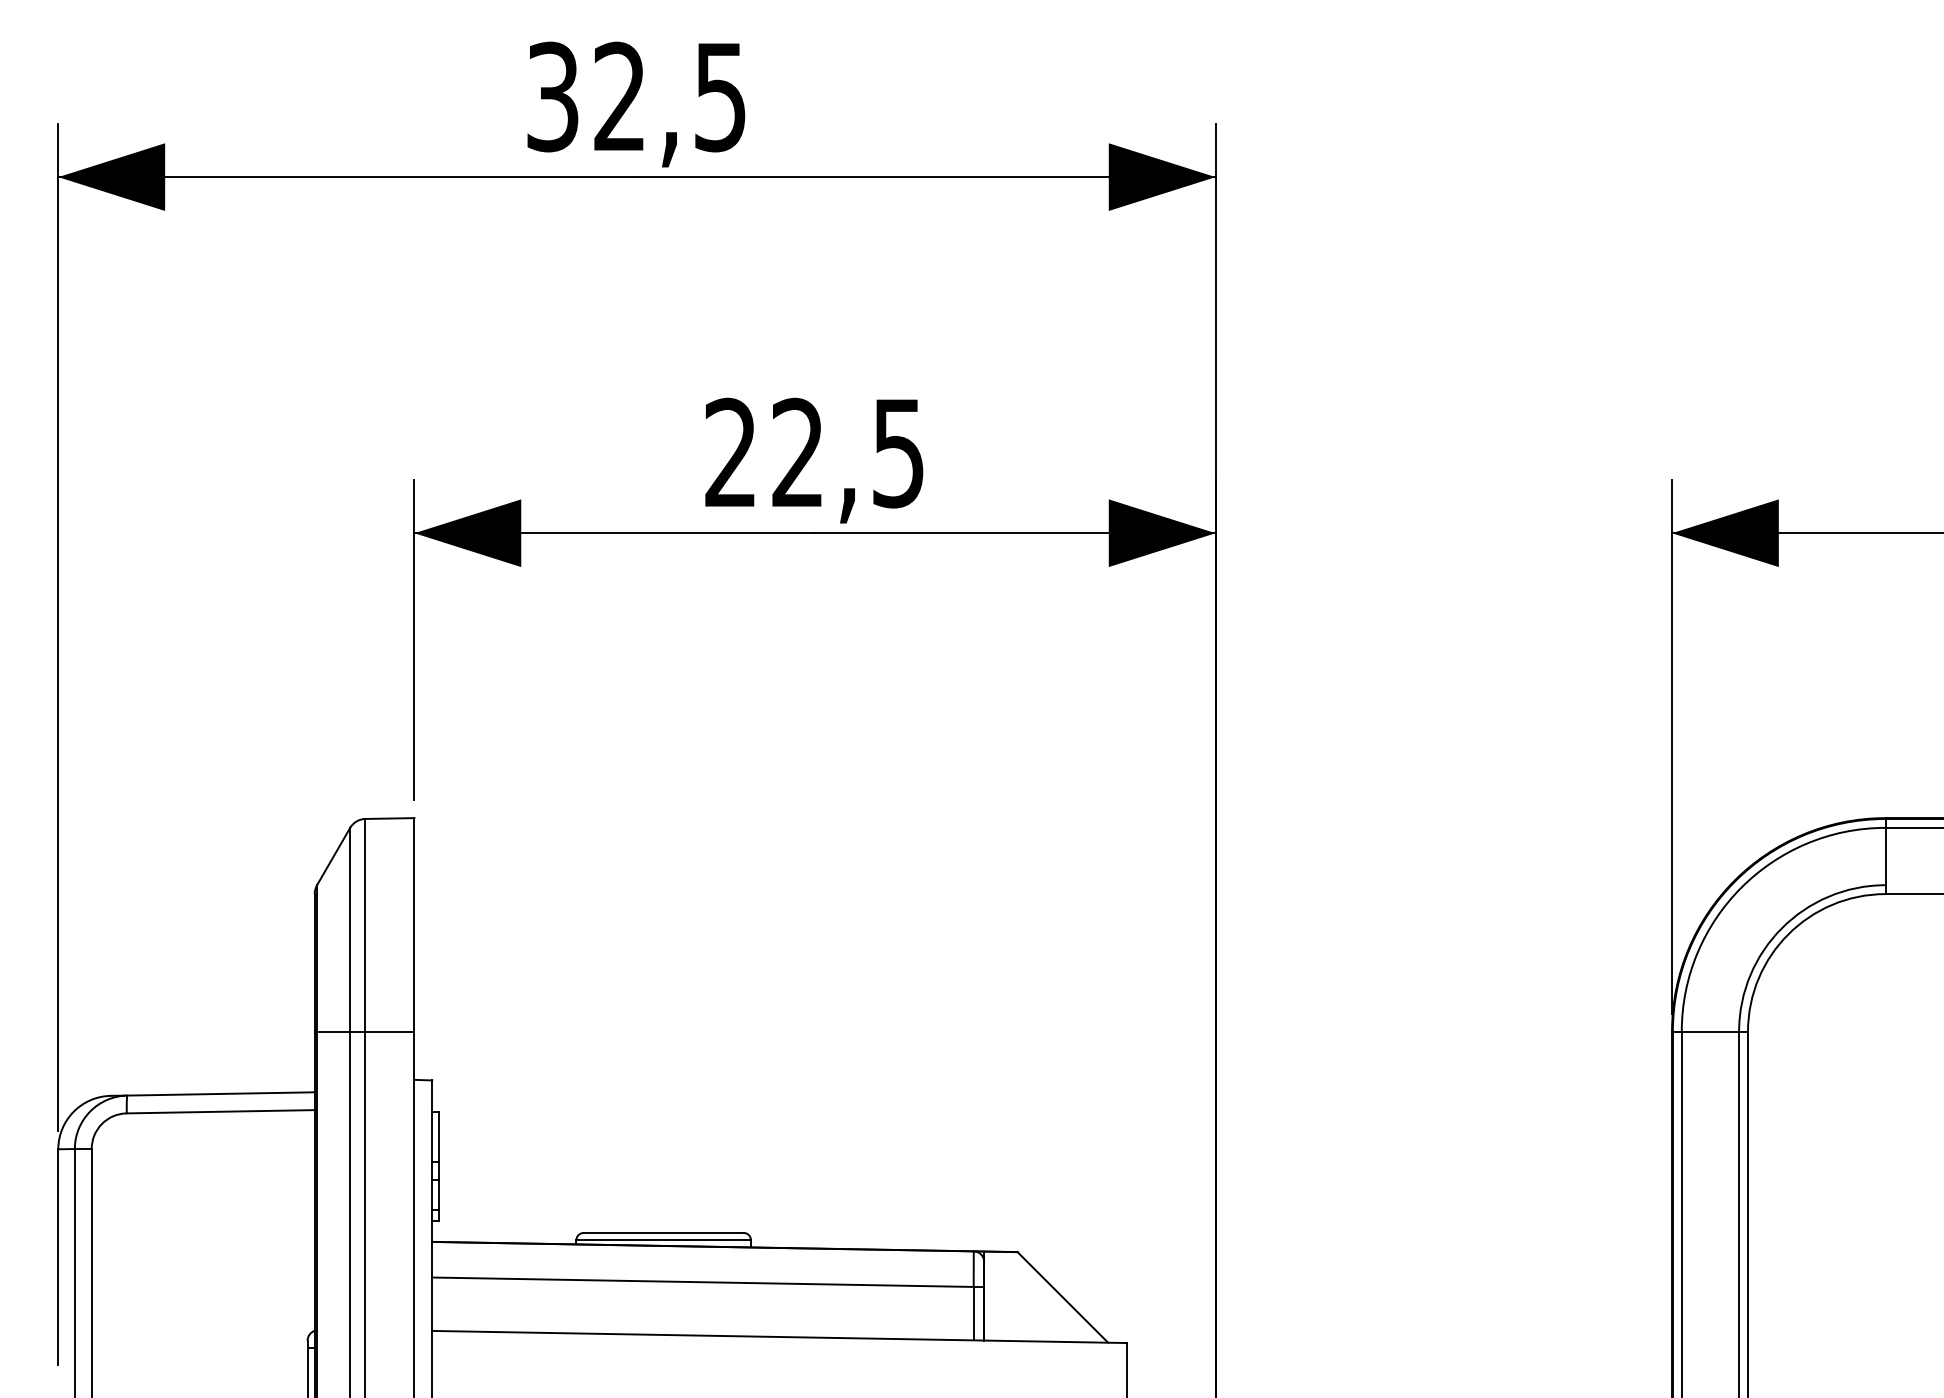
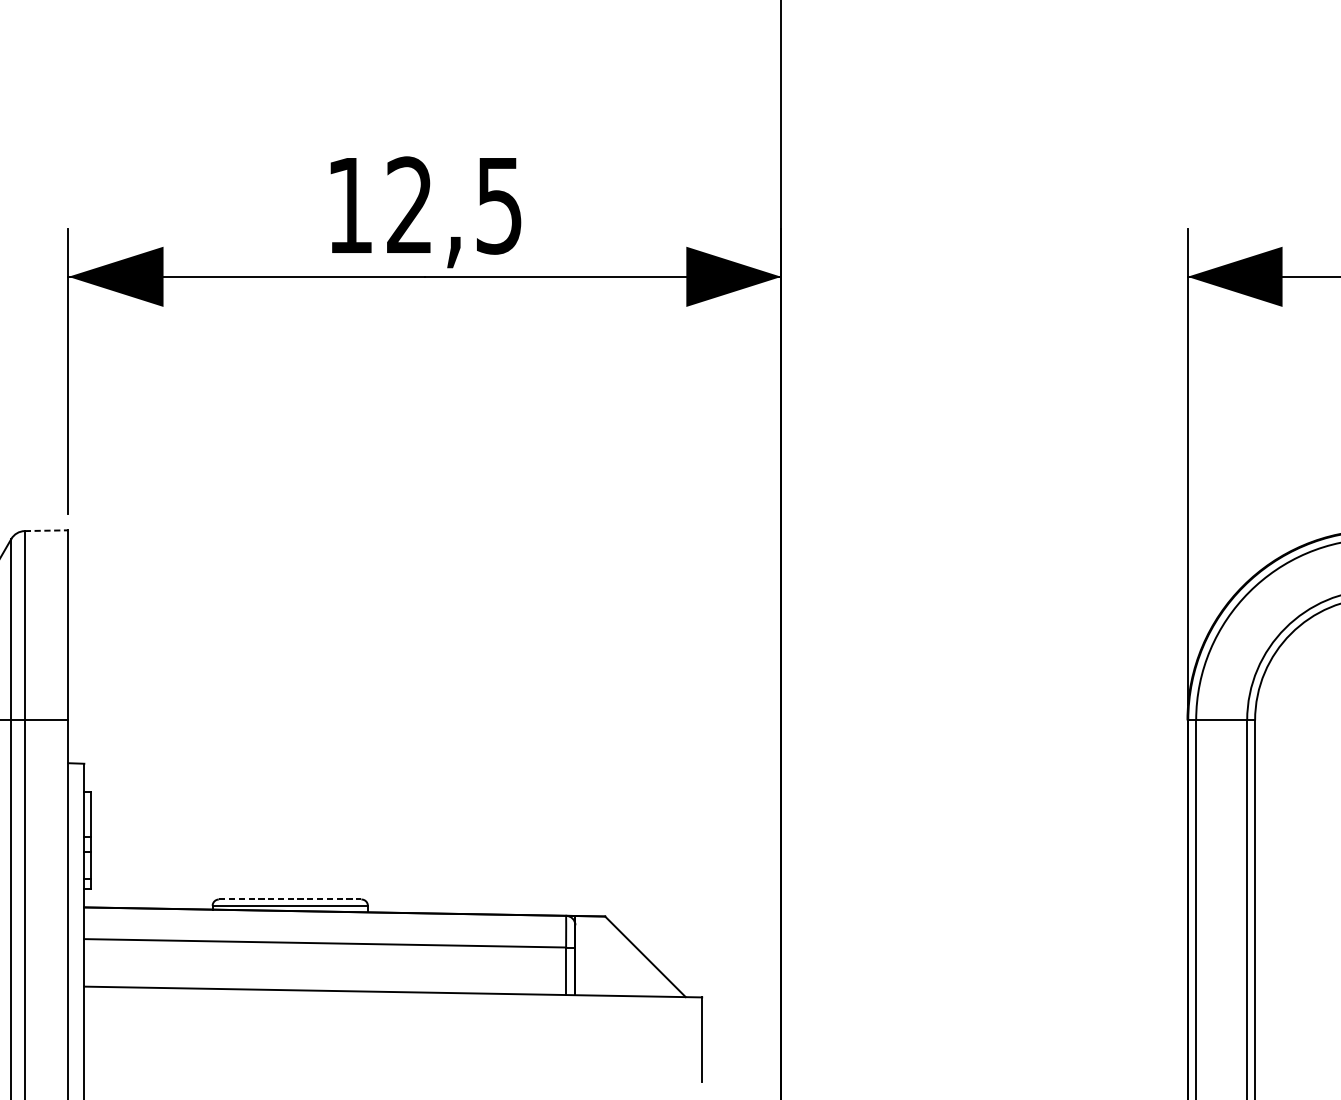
text: (729, 451) -> (348, 204), 22,5 -> 12,5
line: (389, 818) -> (46, 530), solid -> dashed
line: (663, 1232) -> (290, 899), solid -> dashed

